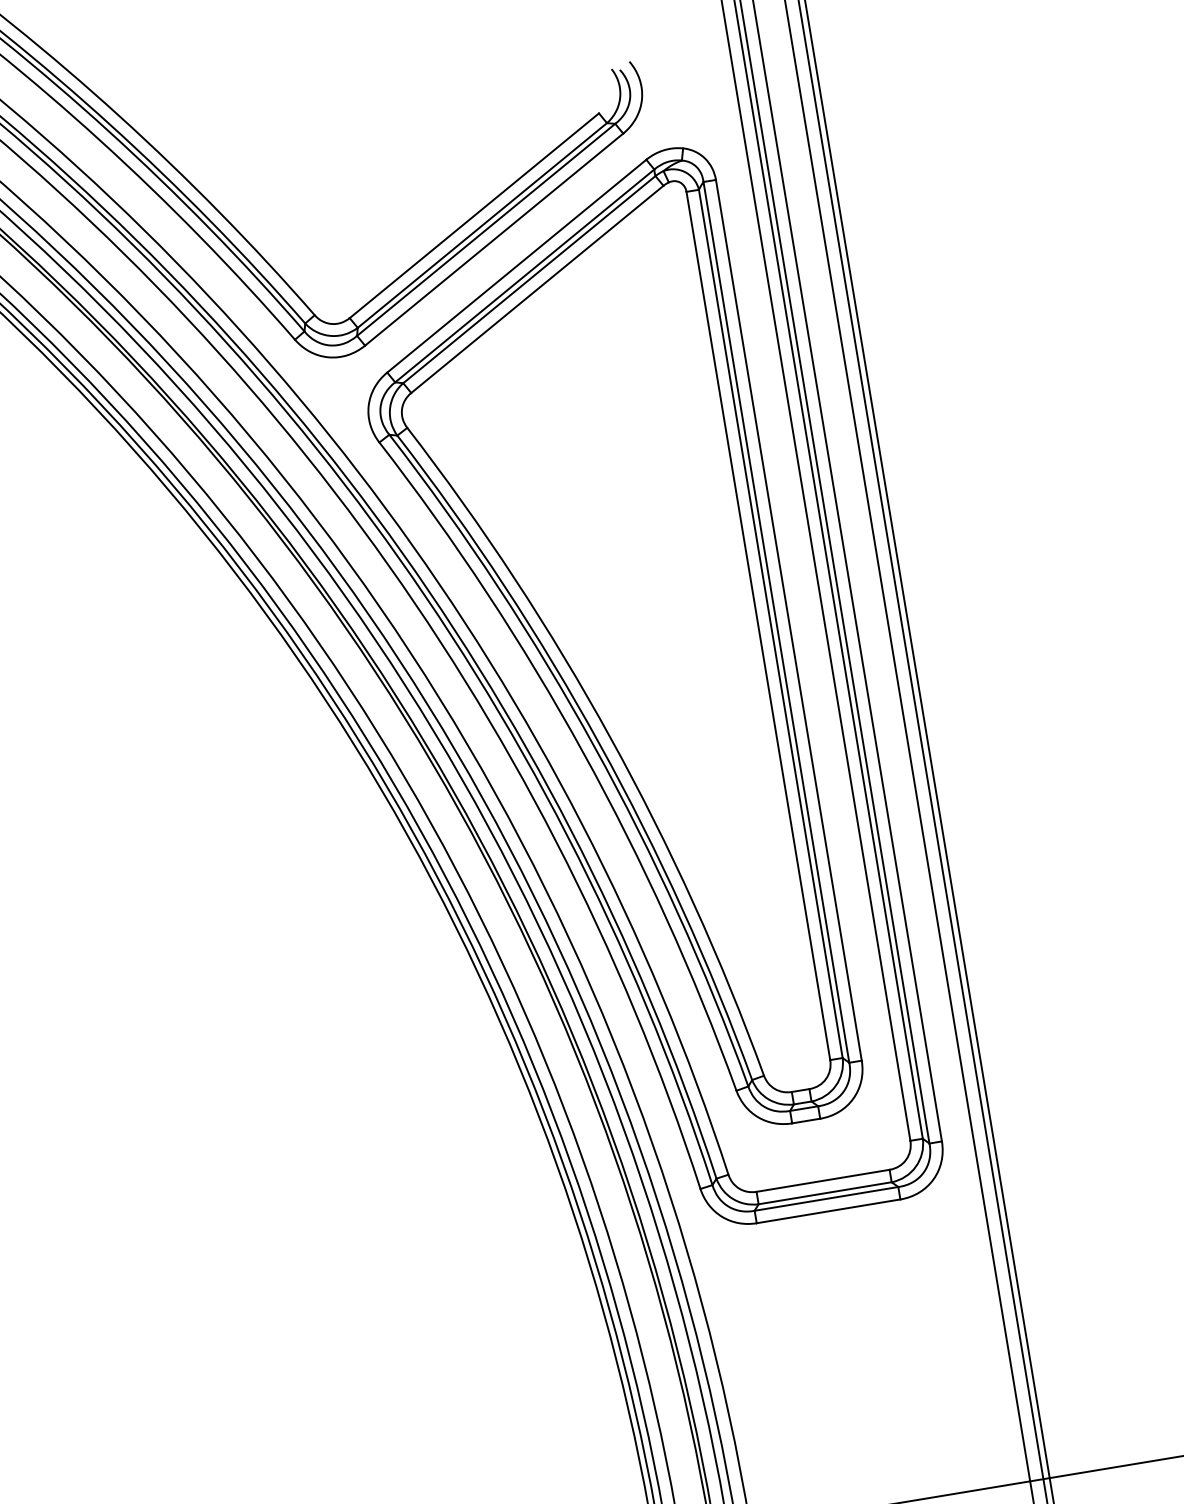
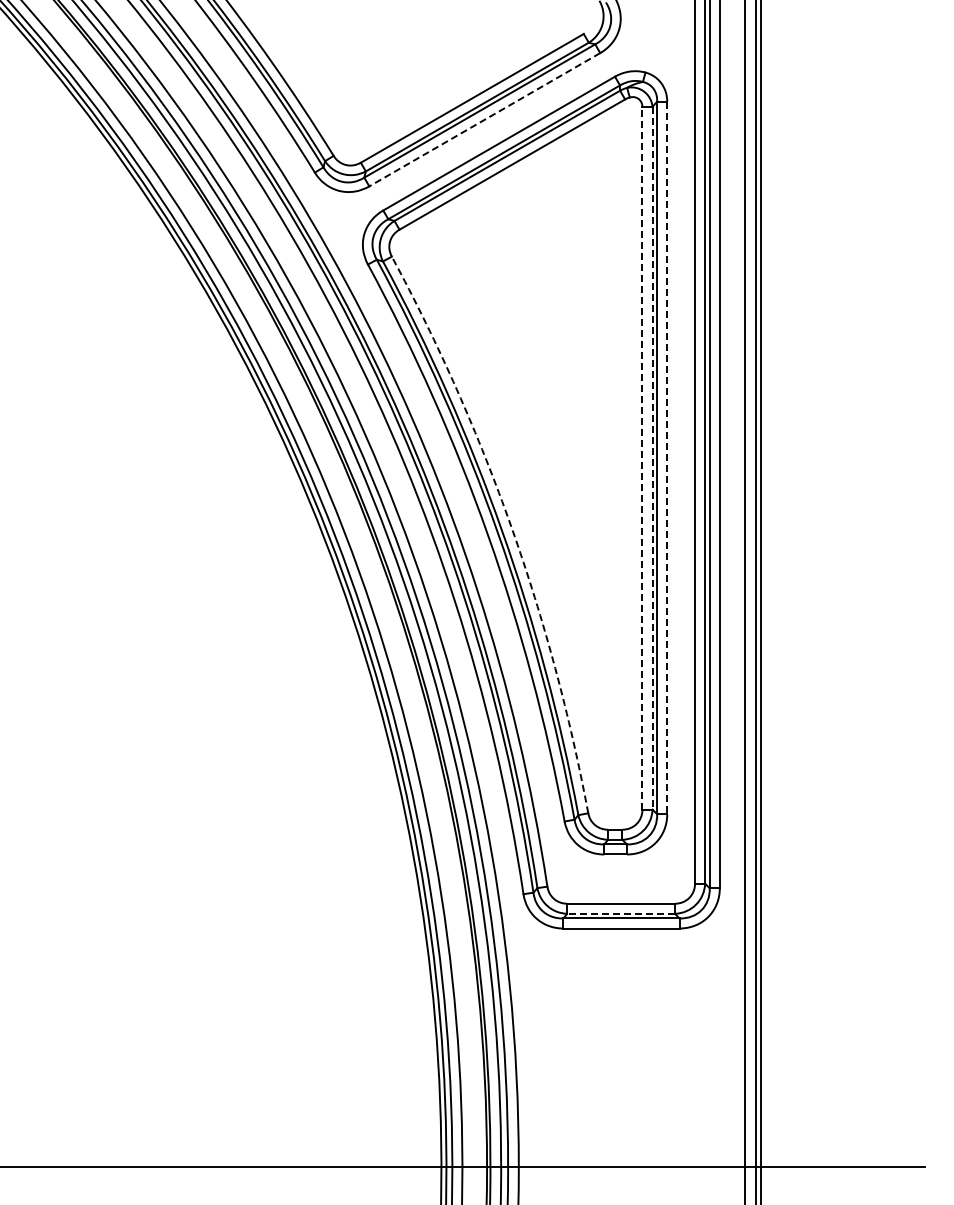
line: (493, 240) -> (484, 120), solid -> dashed
line: (789, 620) -> (667, 458), solid -> dashed
line: (758, 624) -> (642, 457), solid -> dashed
line: (770, 624) -> (652, 458), solid -> dashed
arc: (610, 738) -> (511, 527), solid -> dashed
line: (825, 1192) -> (621, 913), solid -> dashed

